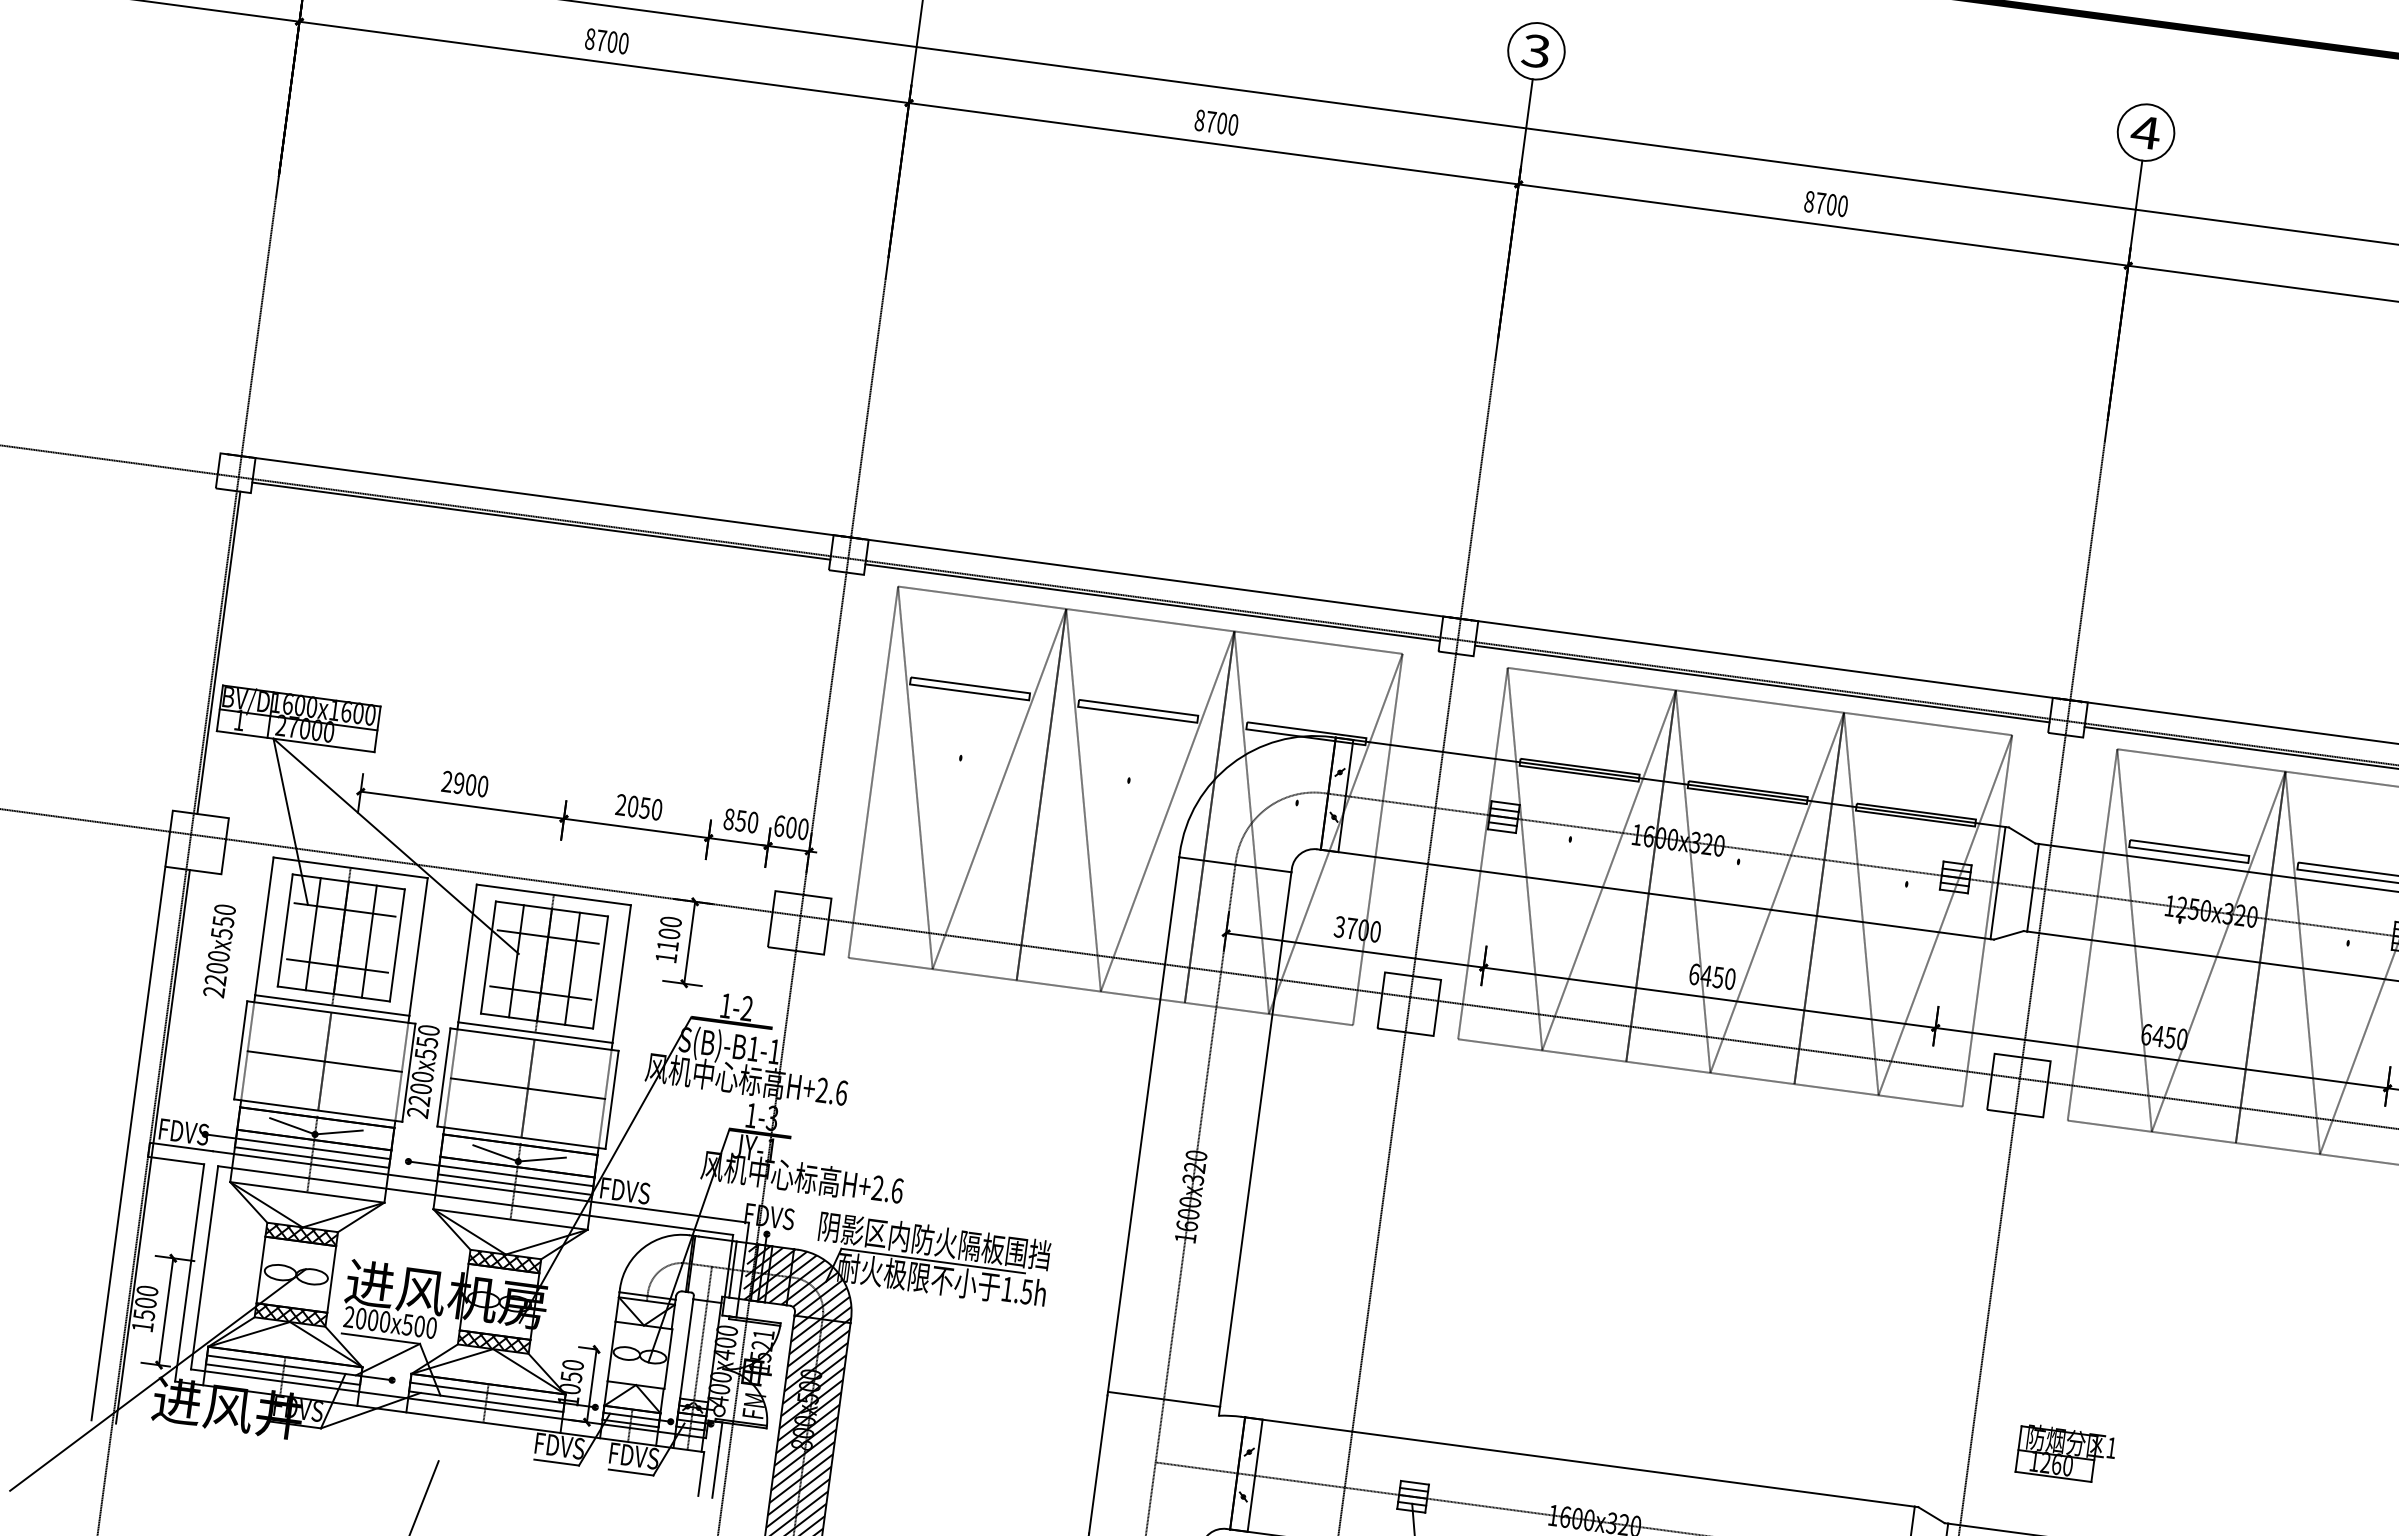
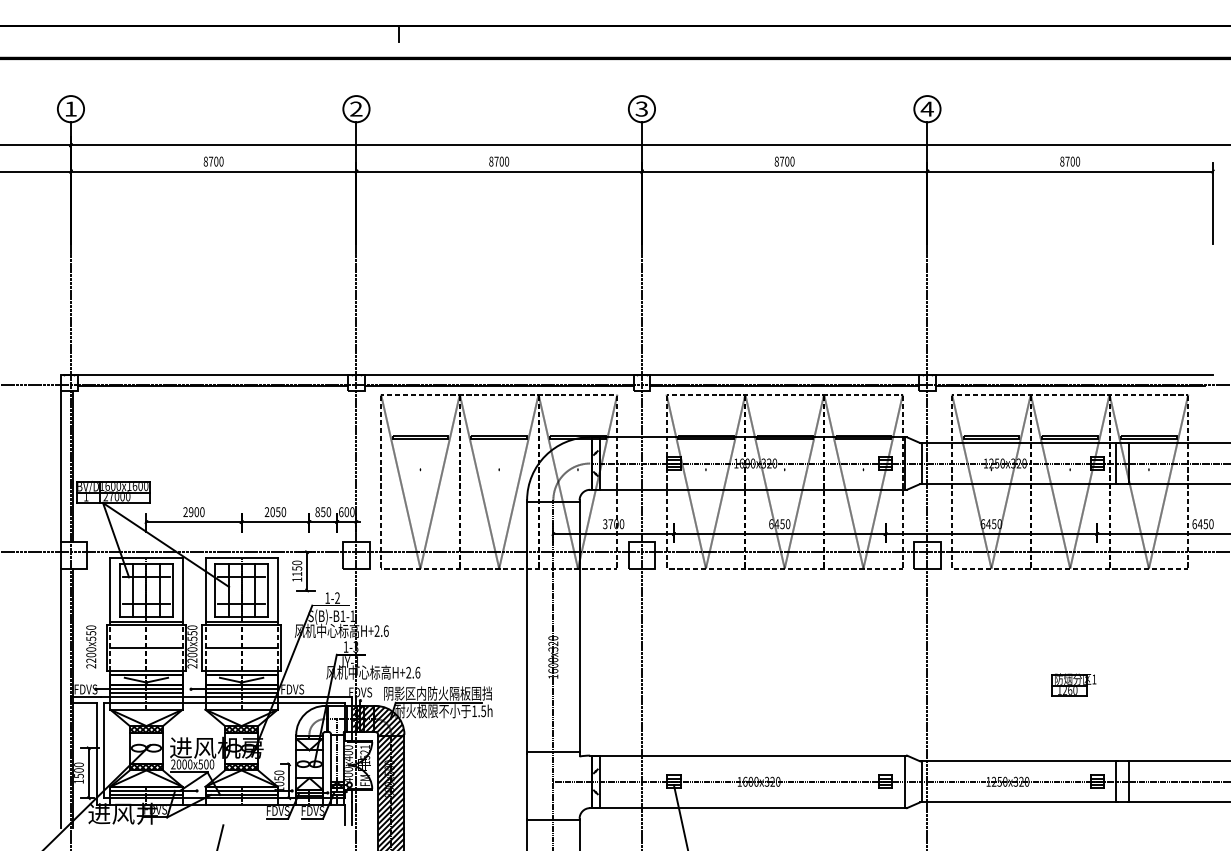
line: (195, 648) -> (61, 466), added
text: (670, 933) -> (297, 568), 1100 -> 1150
text: (220, 950) -> (91, 646), moved
part: (2065, 1452) -> (1073, 684), moved

